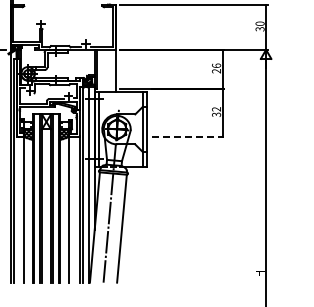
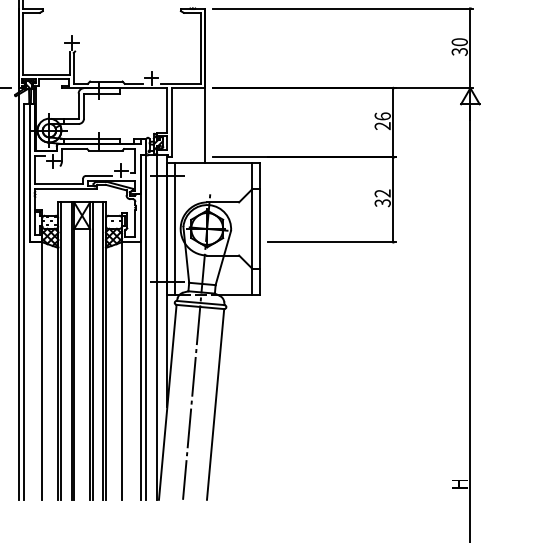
line: (188, 136) -> (333, 241), dashed -> solid

